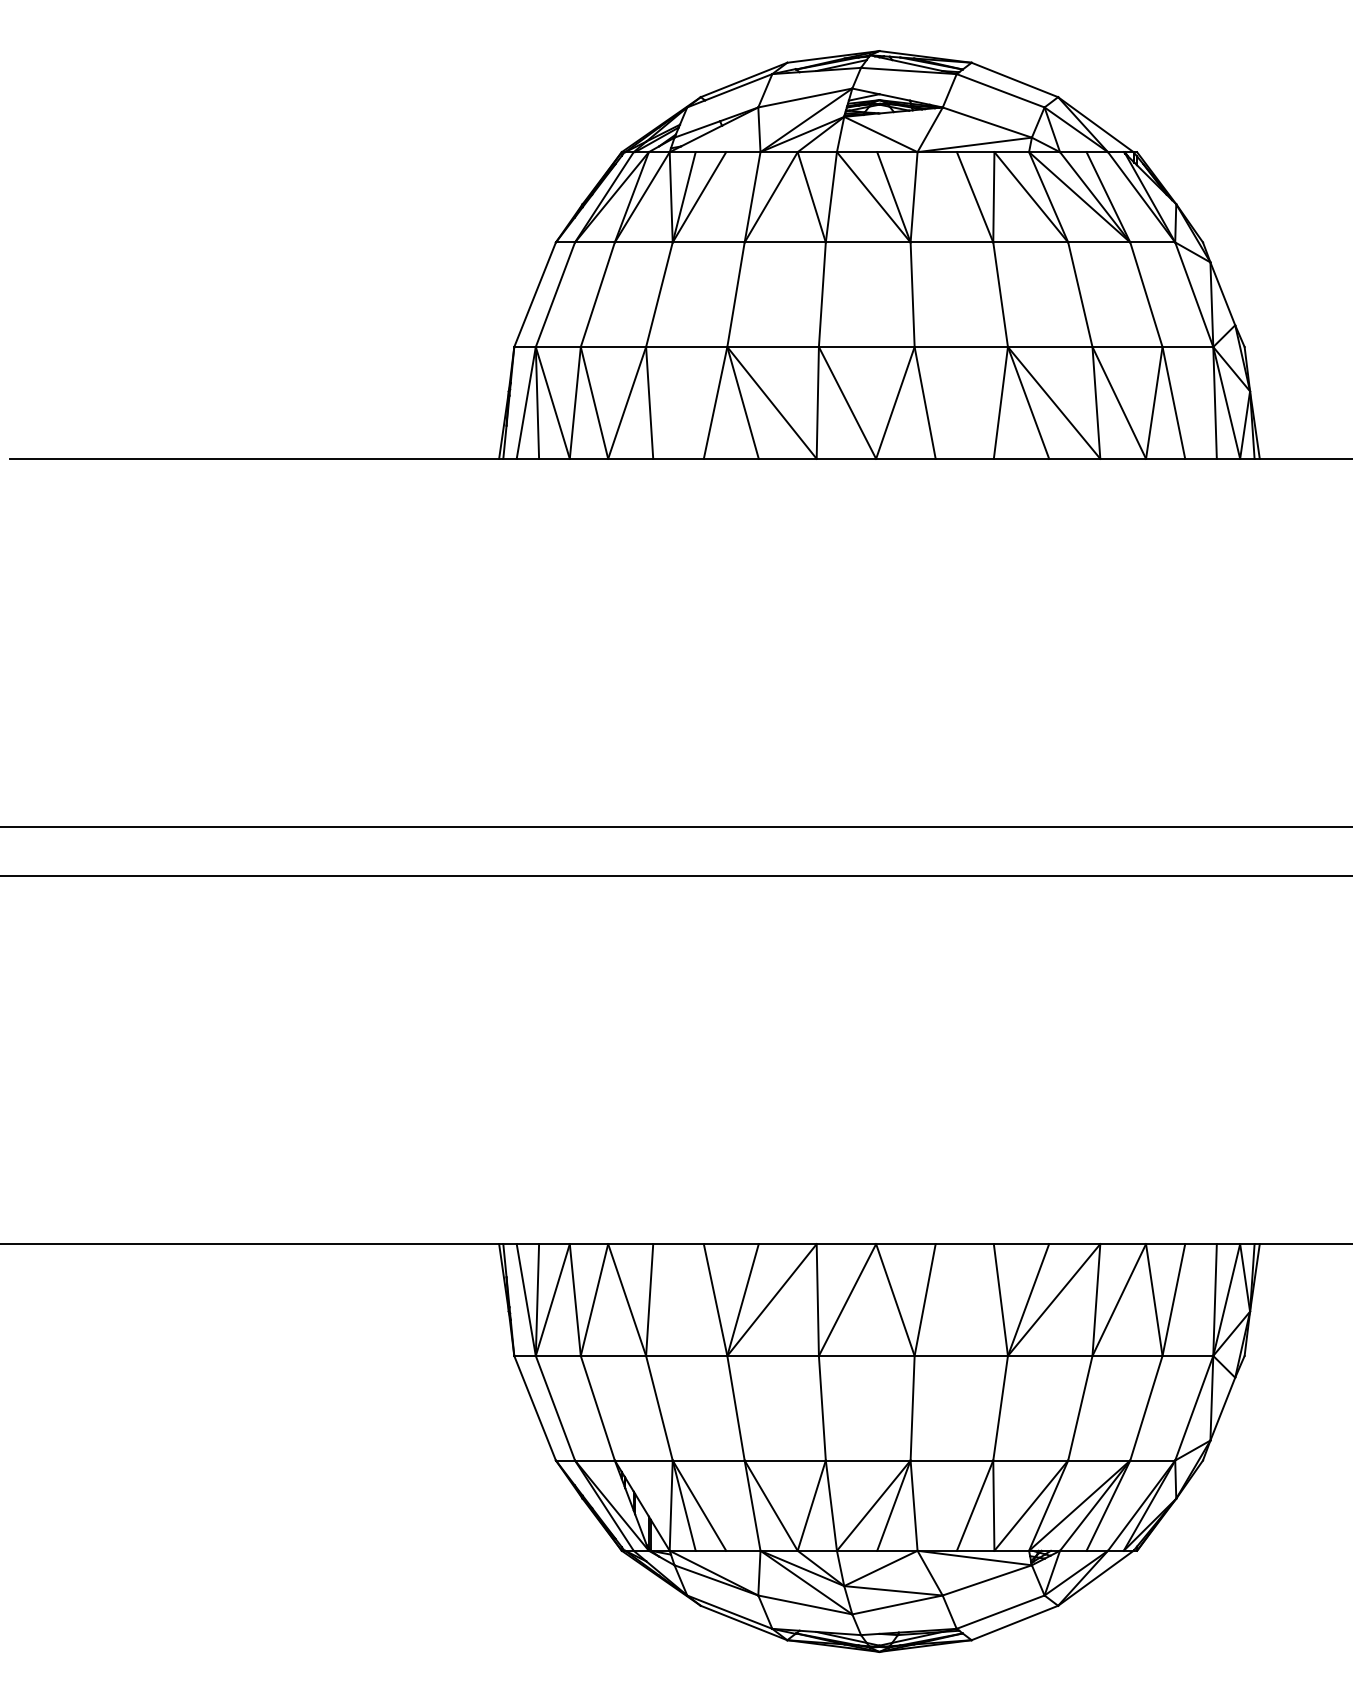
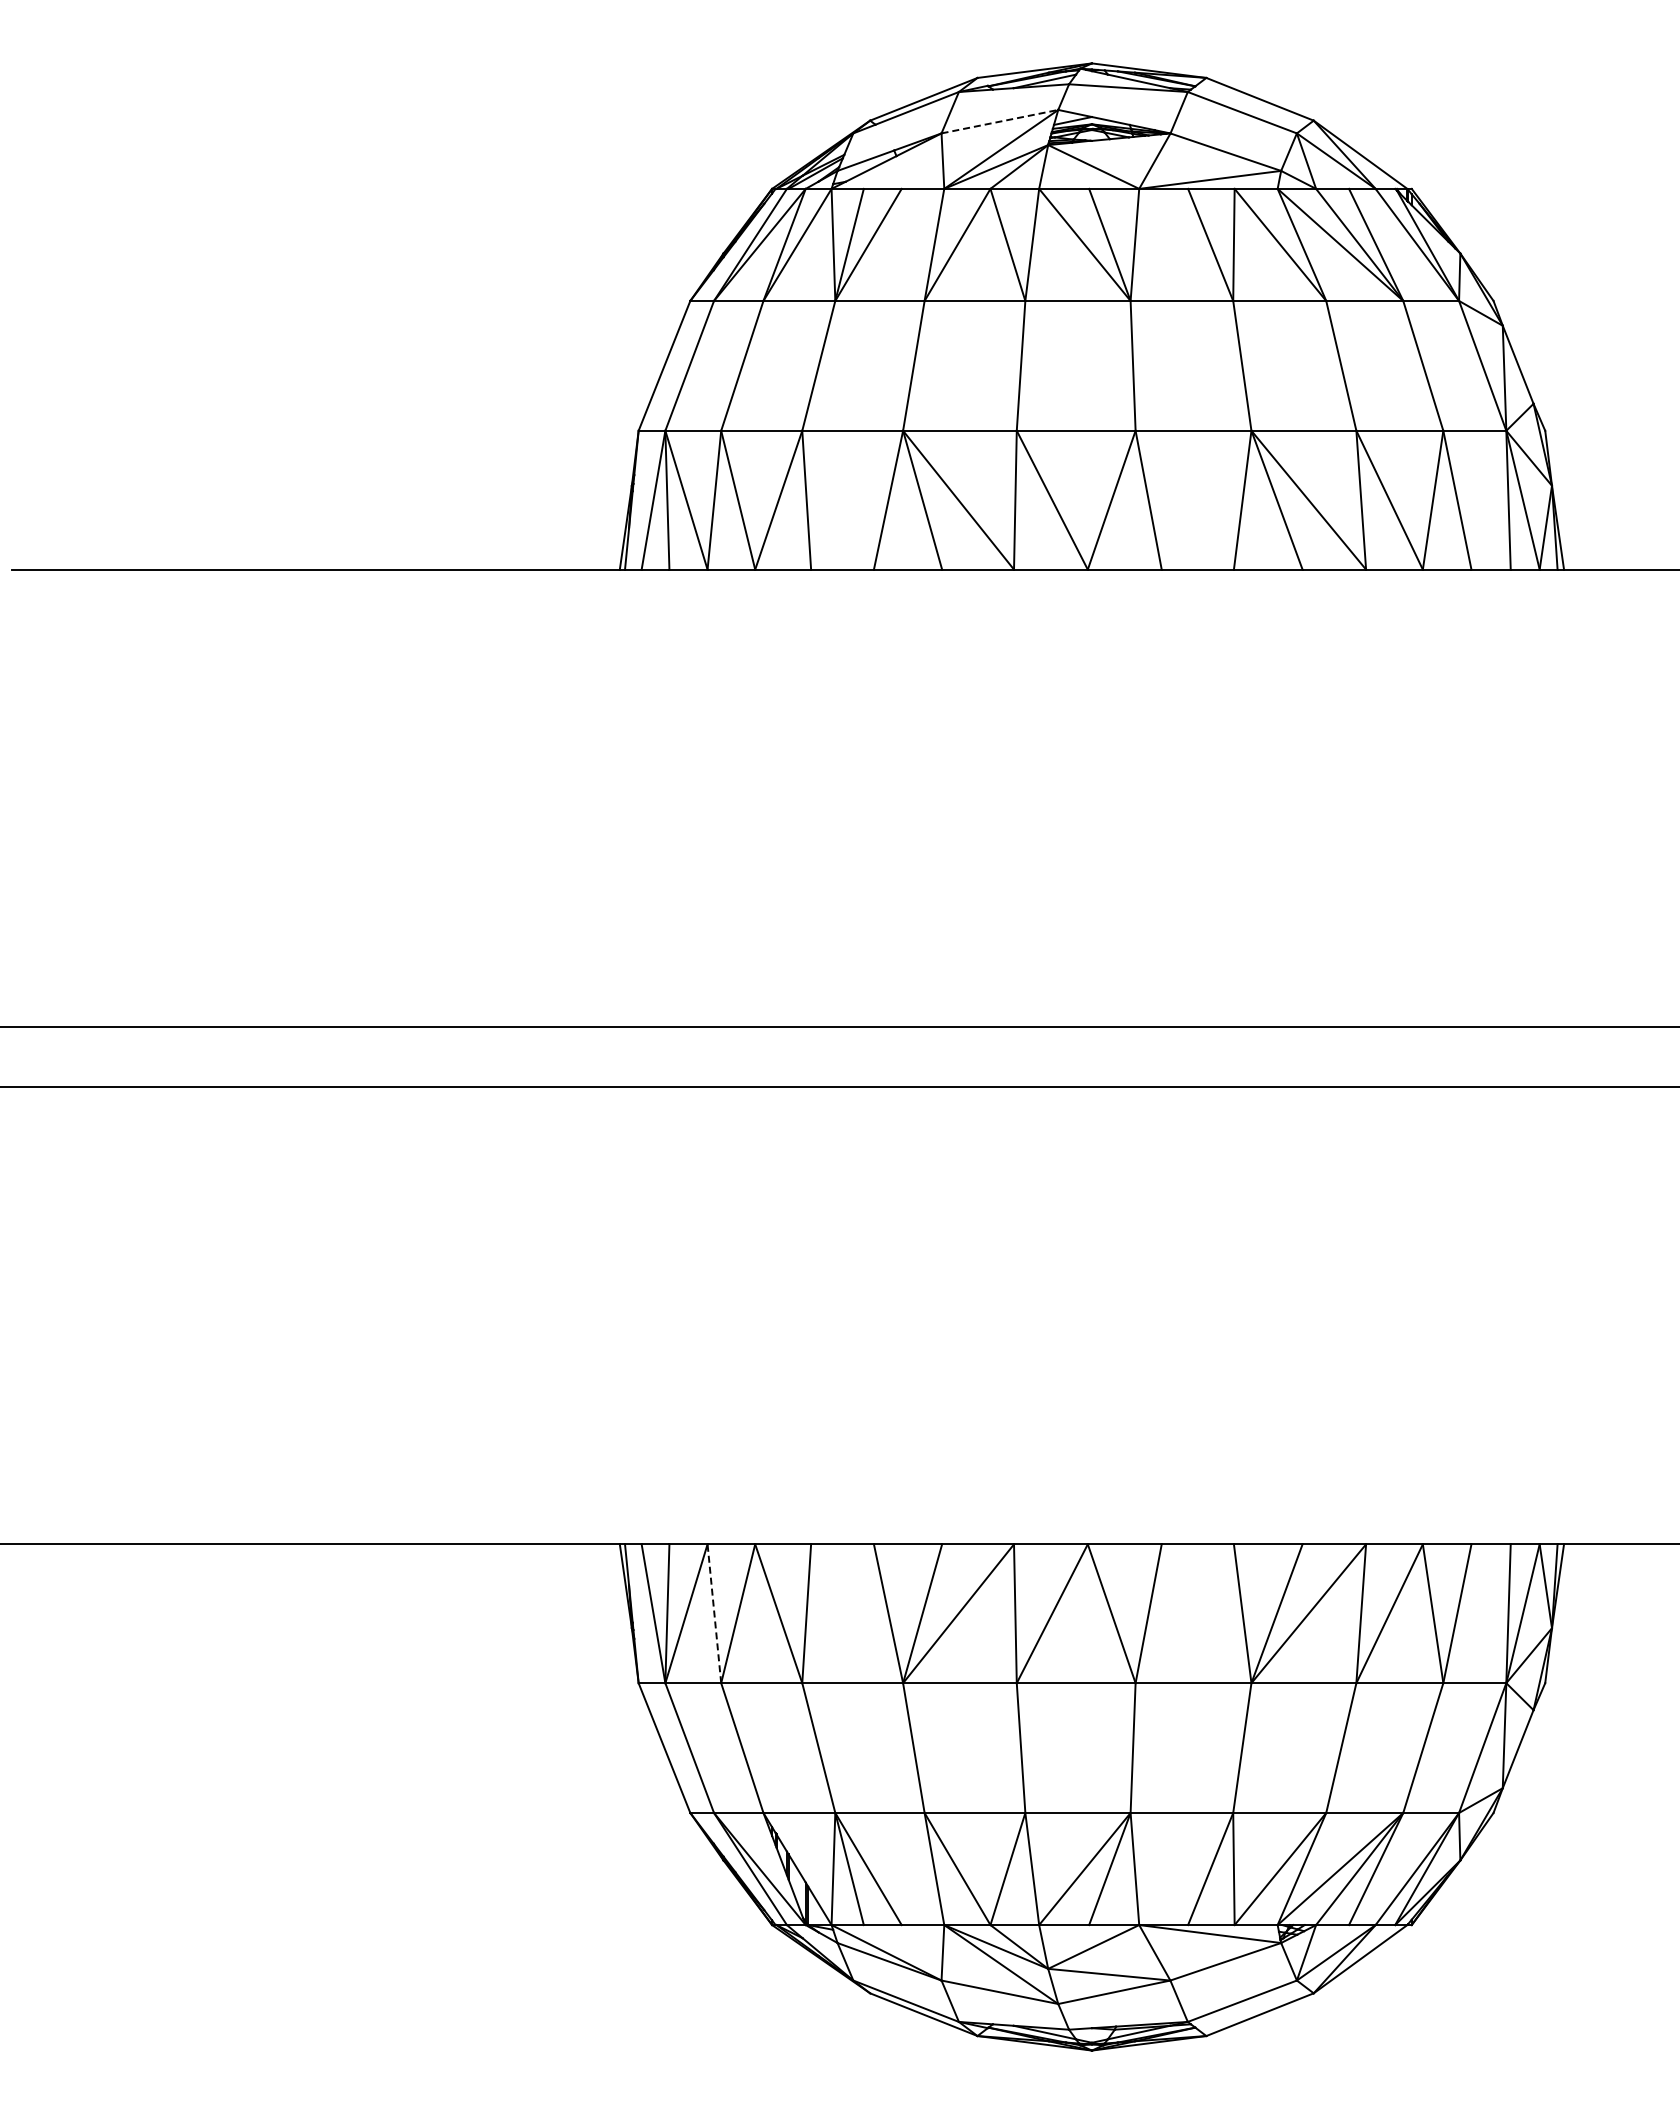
line: (804, 97) -> (999, 121), solid -> dashed
line: (575, 1299) -> (714, 1613), solid -> dashed

